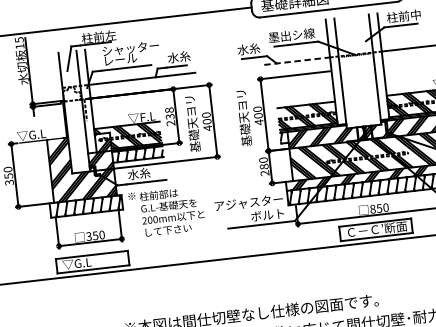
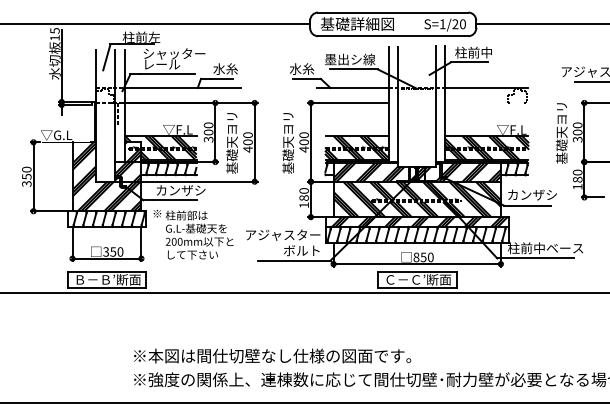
line: (296, 61) -> (352, 88), dashed -> solid
text: (170, 116) -> (208, 132), 238 -> 300
text: (150, 172) -> (180, 190), 水糸 -> カンザシ
text: (264, 173) -> (303, 205), 280 -> 180
text: (93, 261) -> (107, 279), ▽G.L -> Ｂ－Ｂ’断面

